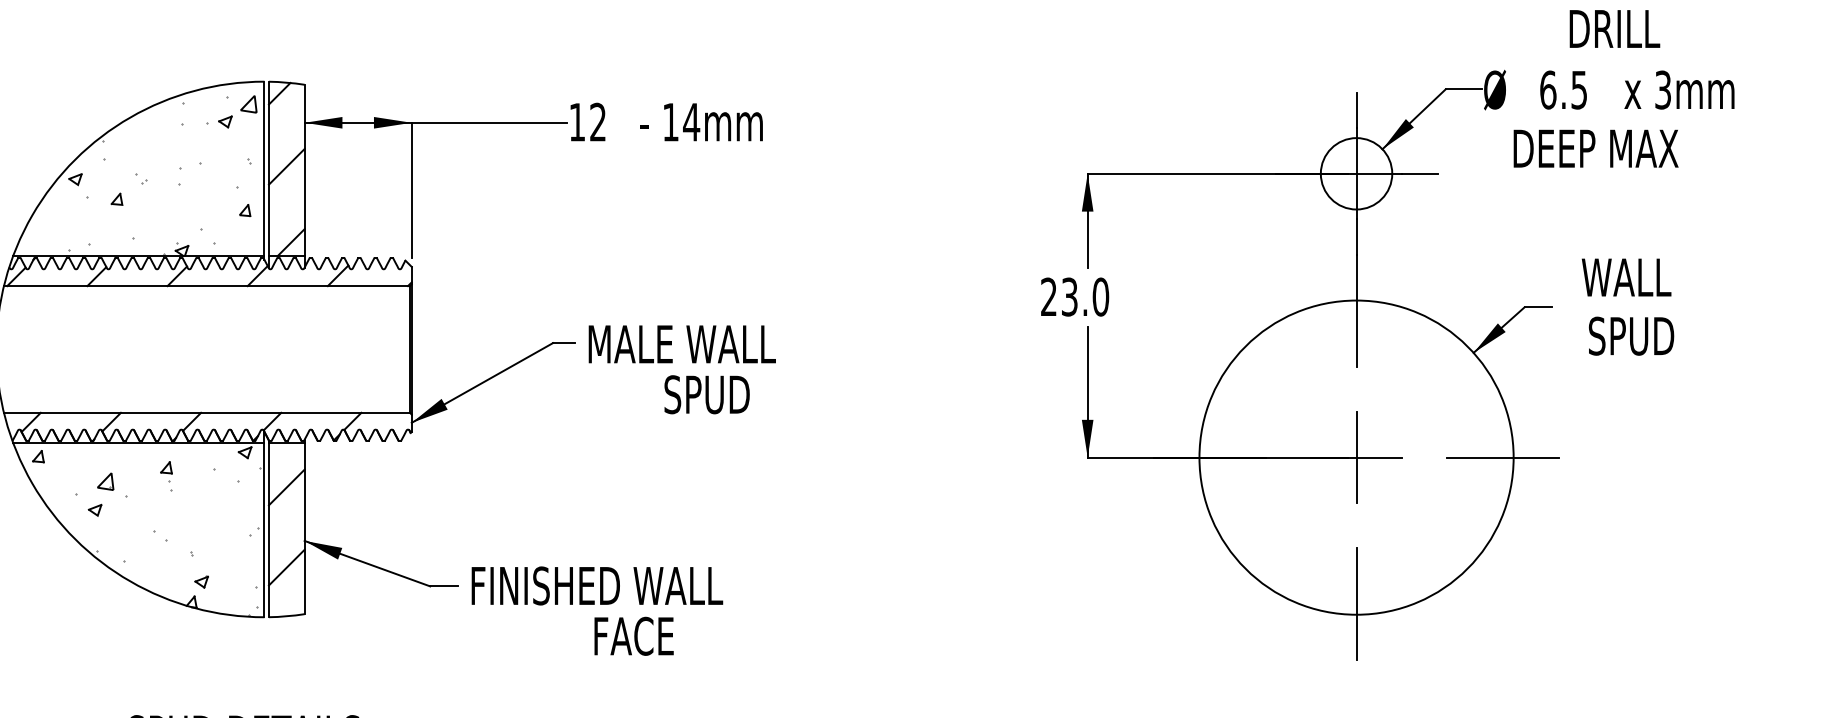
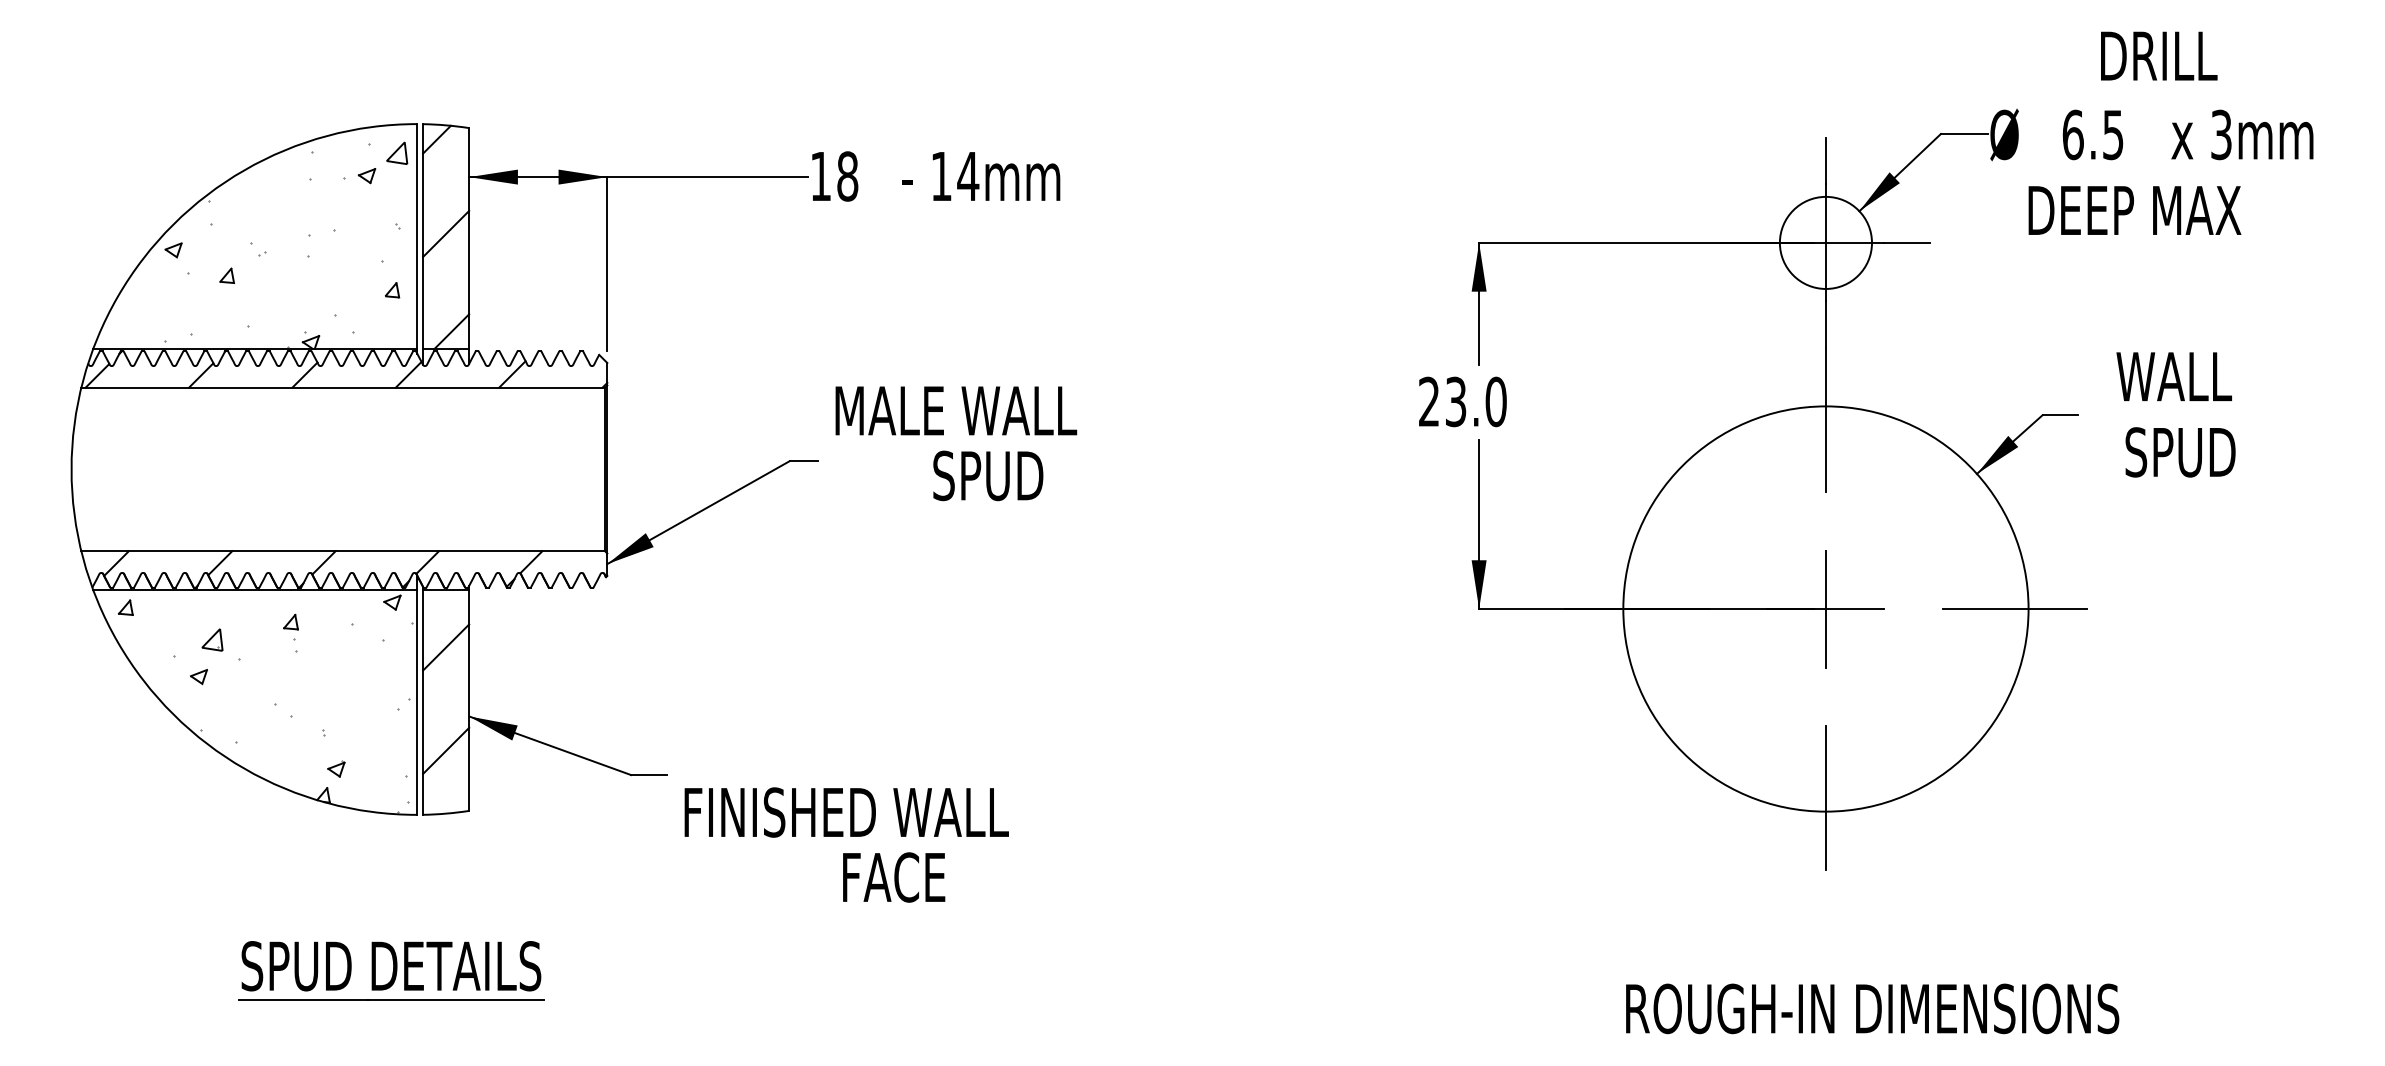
text: (597, 122) -> (847, 176), 12 -> 18
text: (682, 369) -> (956, 443), moved
text: (597, 610) -> (846, 844), moved

